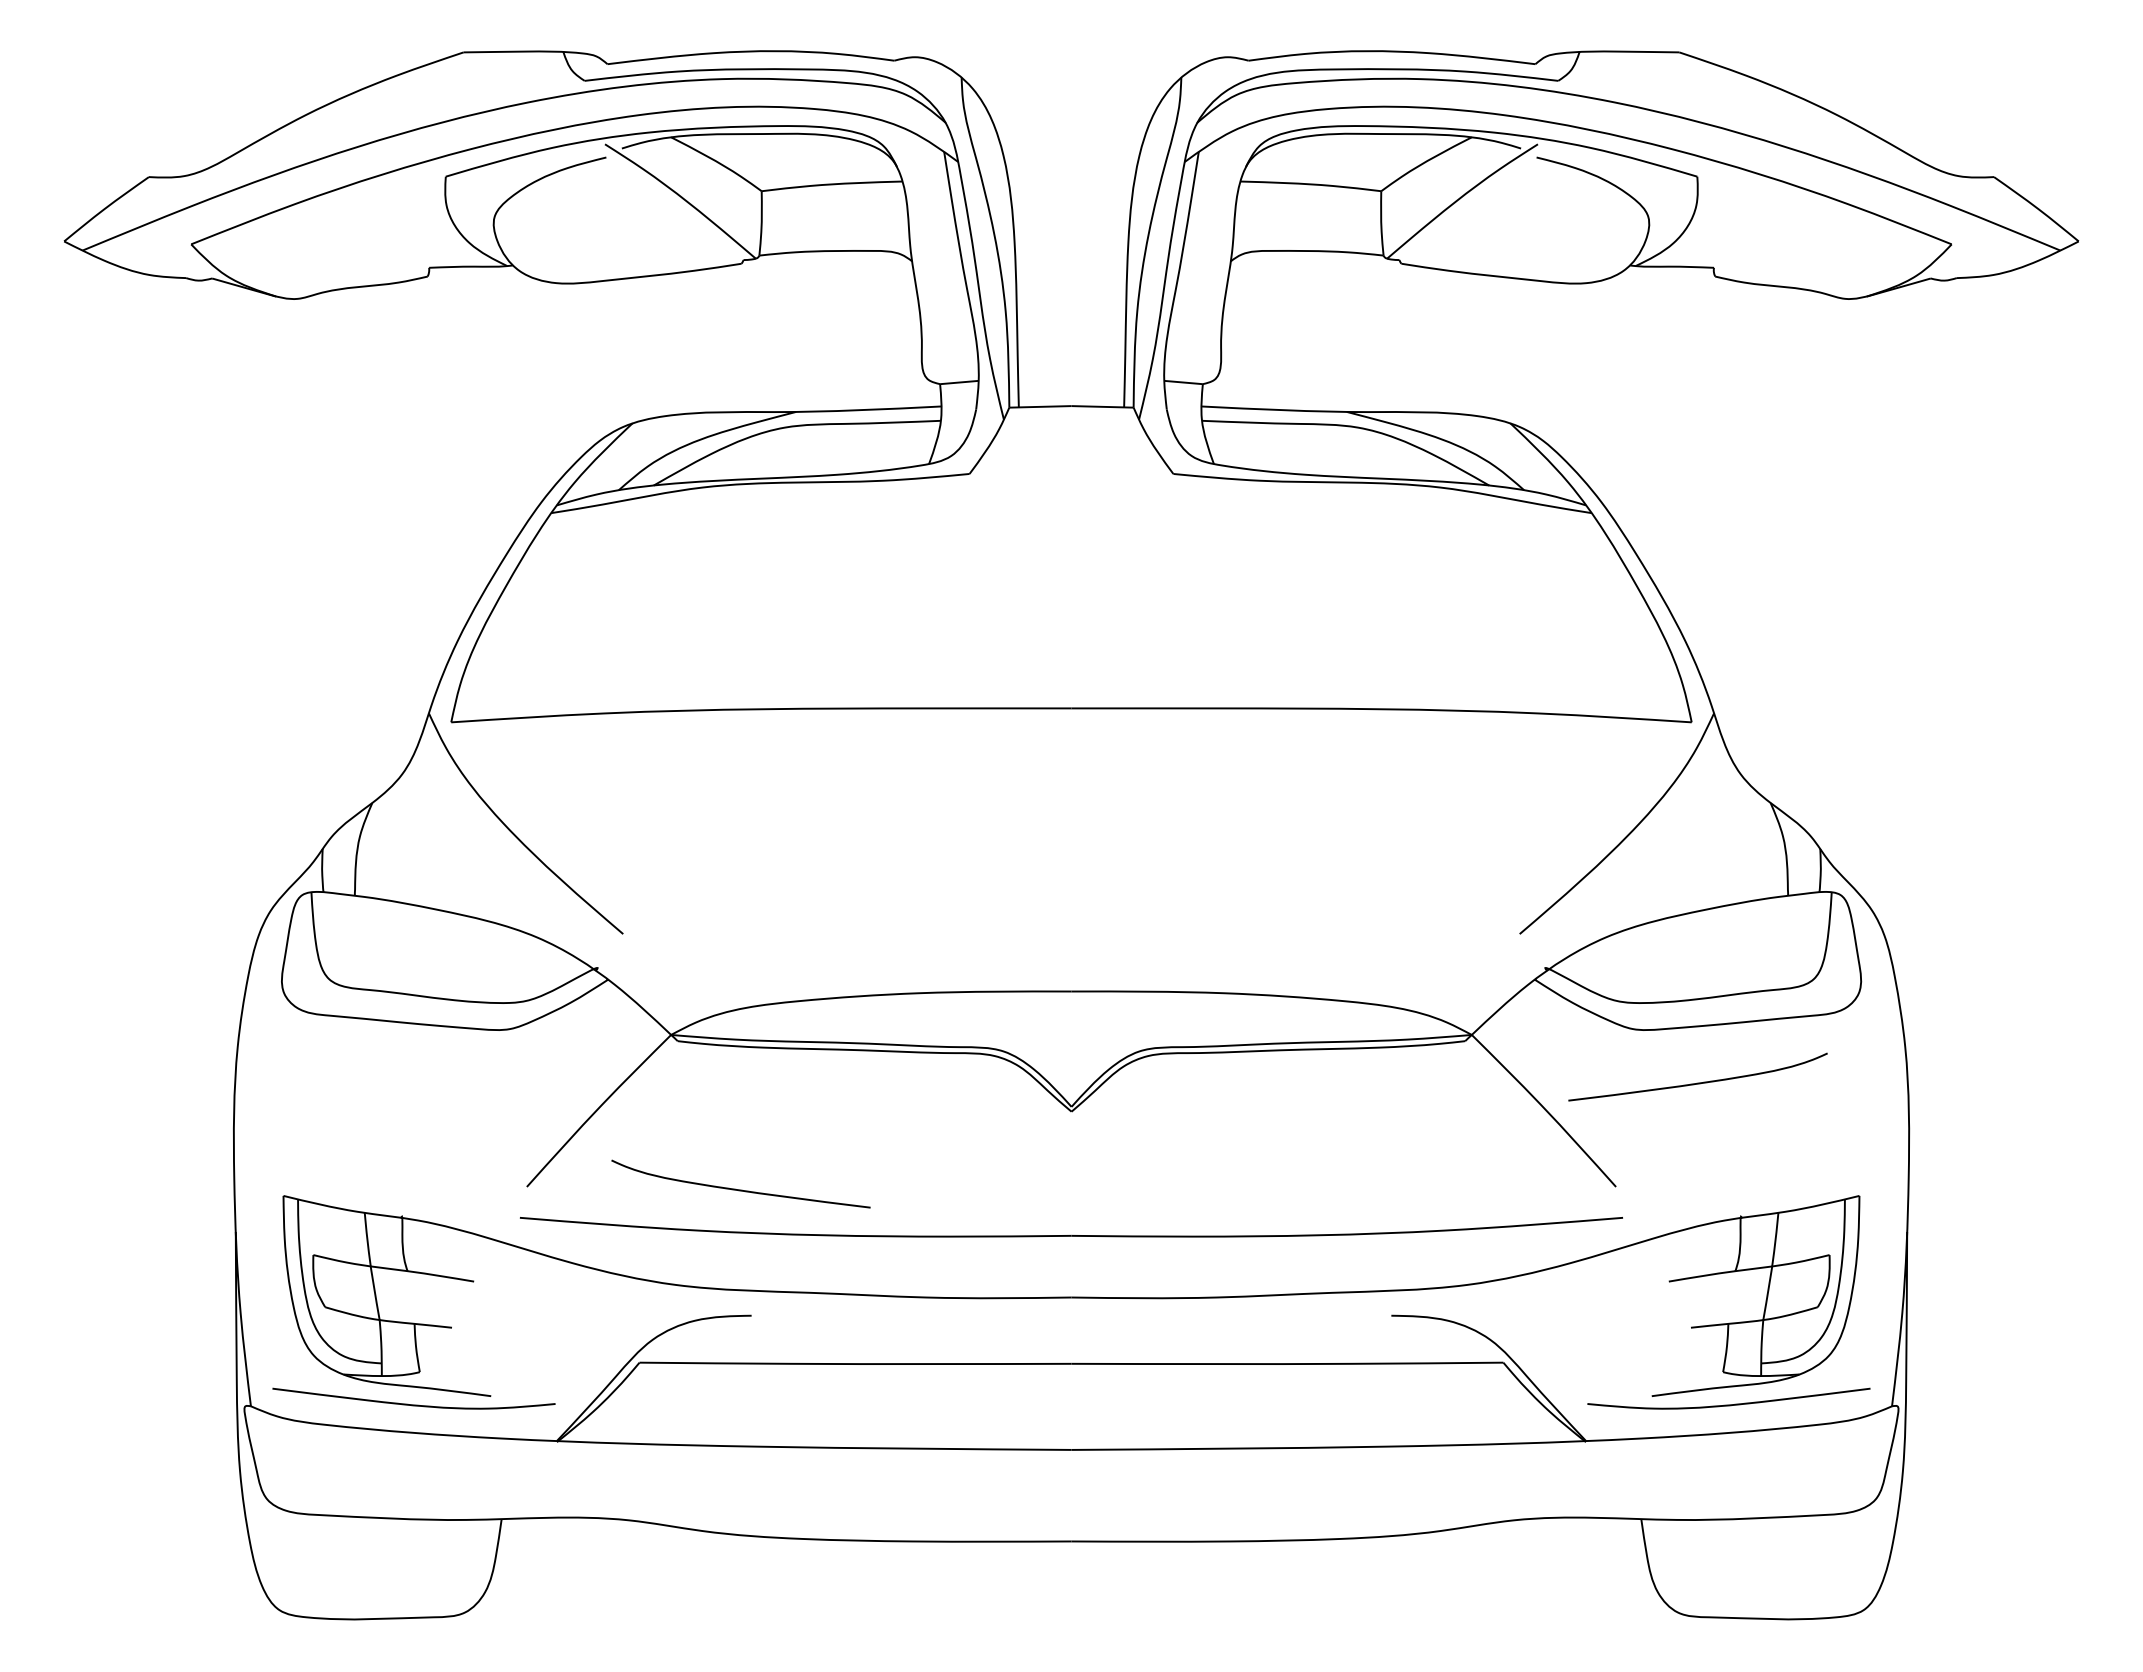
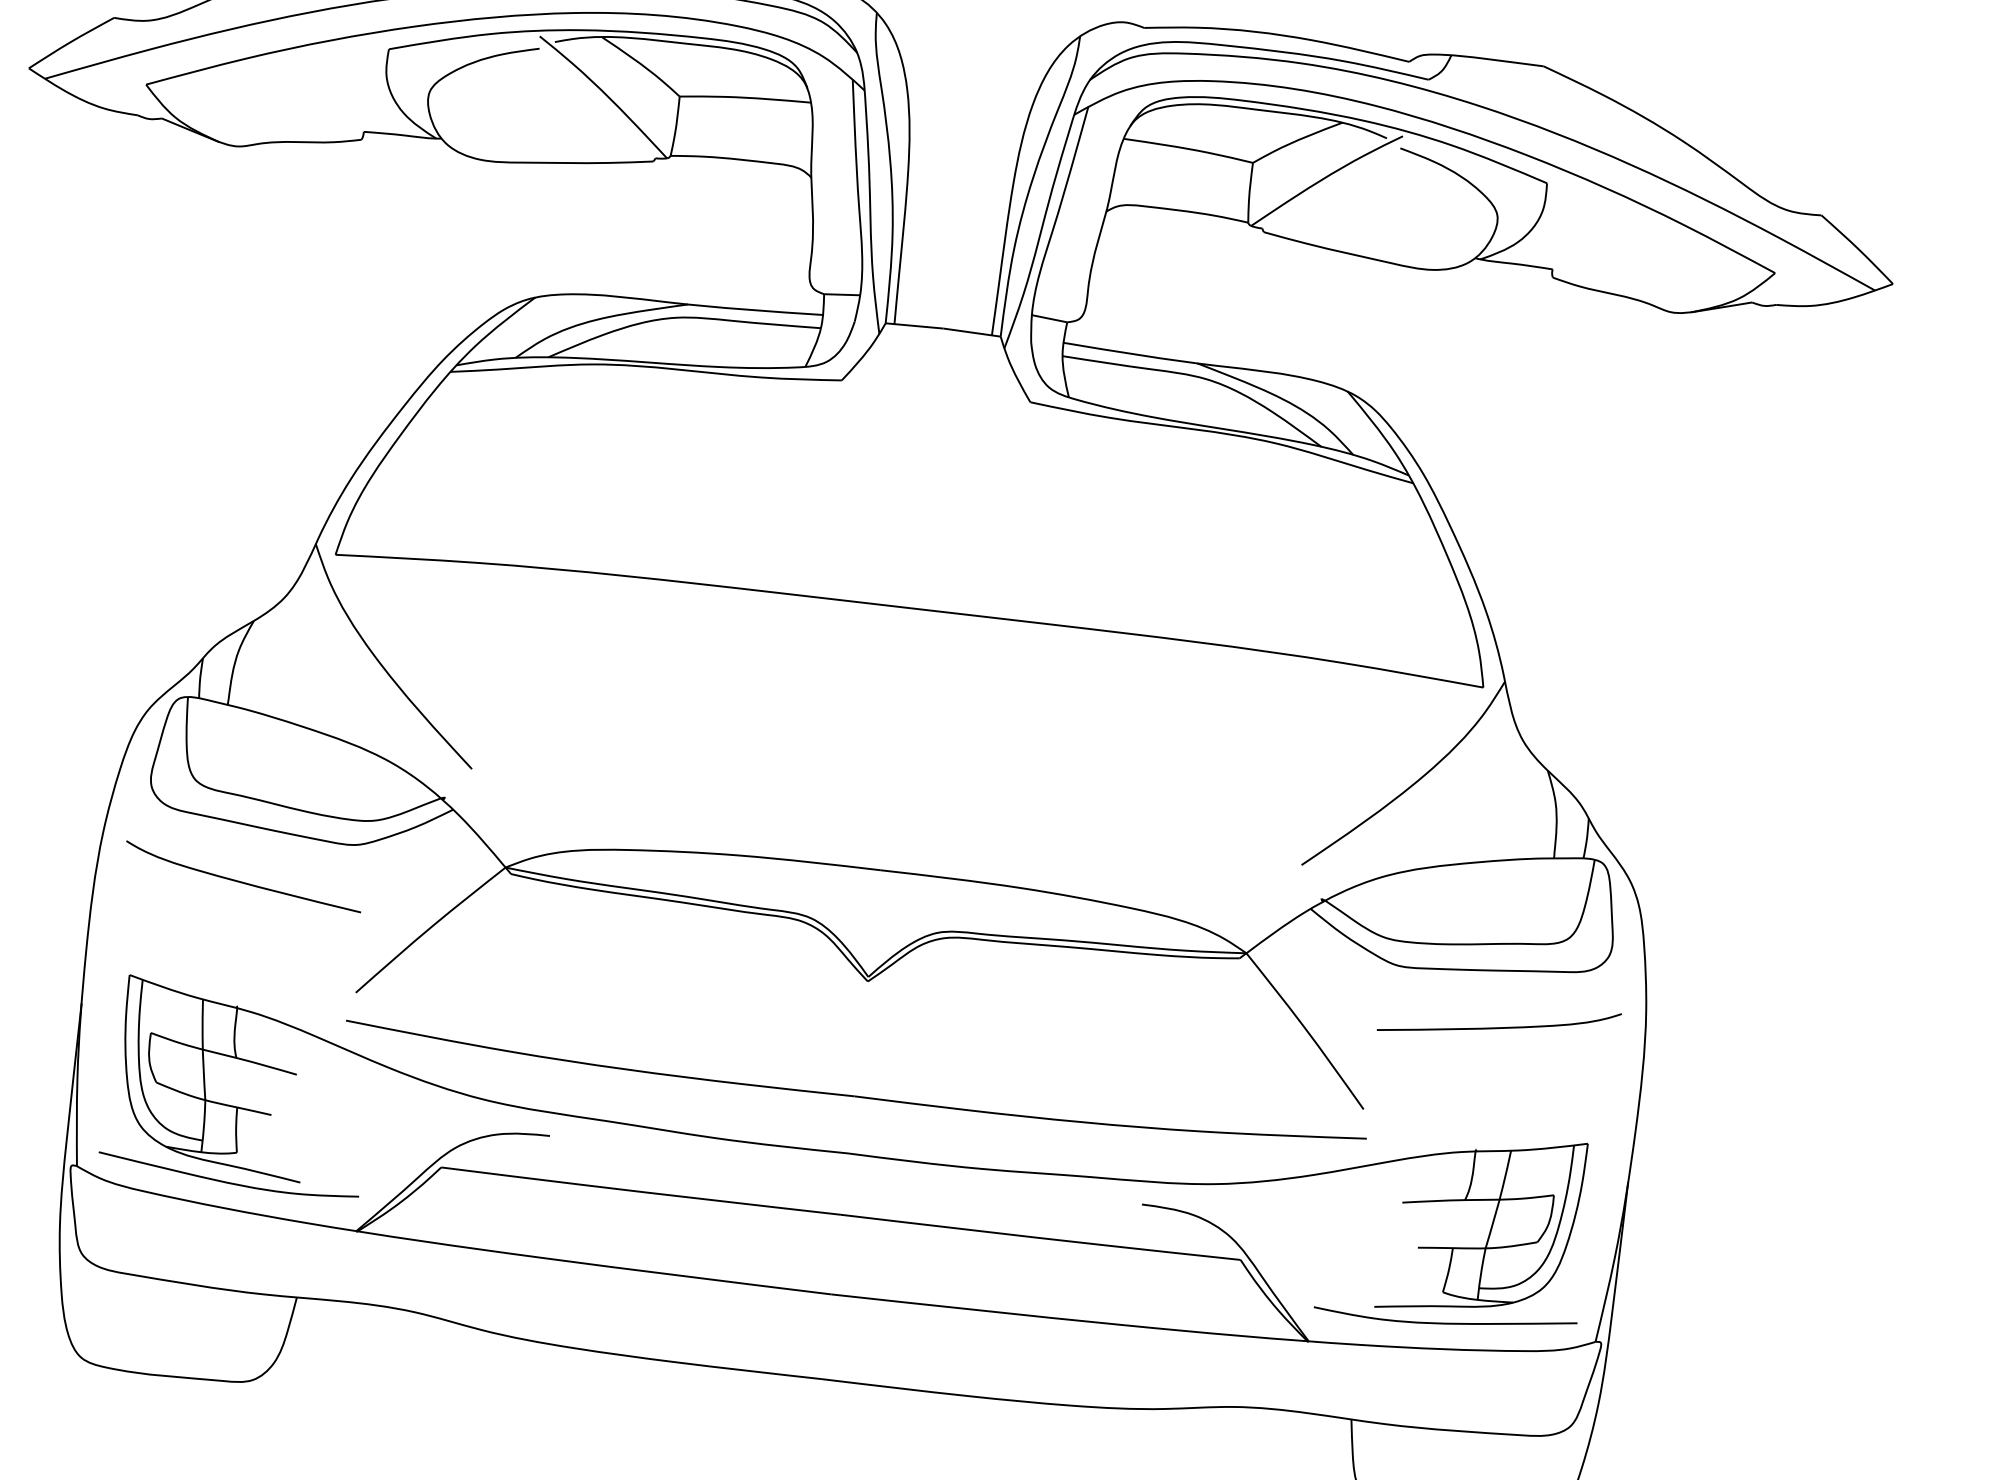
curve: (1697, 1082) -> (1498, 1027), moved
curve: (740, 1189) -> (242, 881), moved

